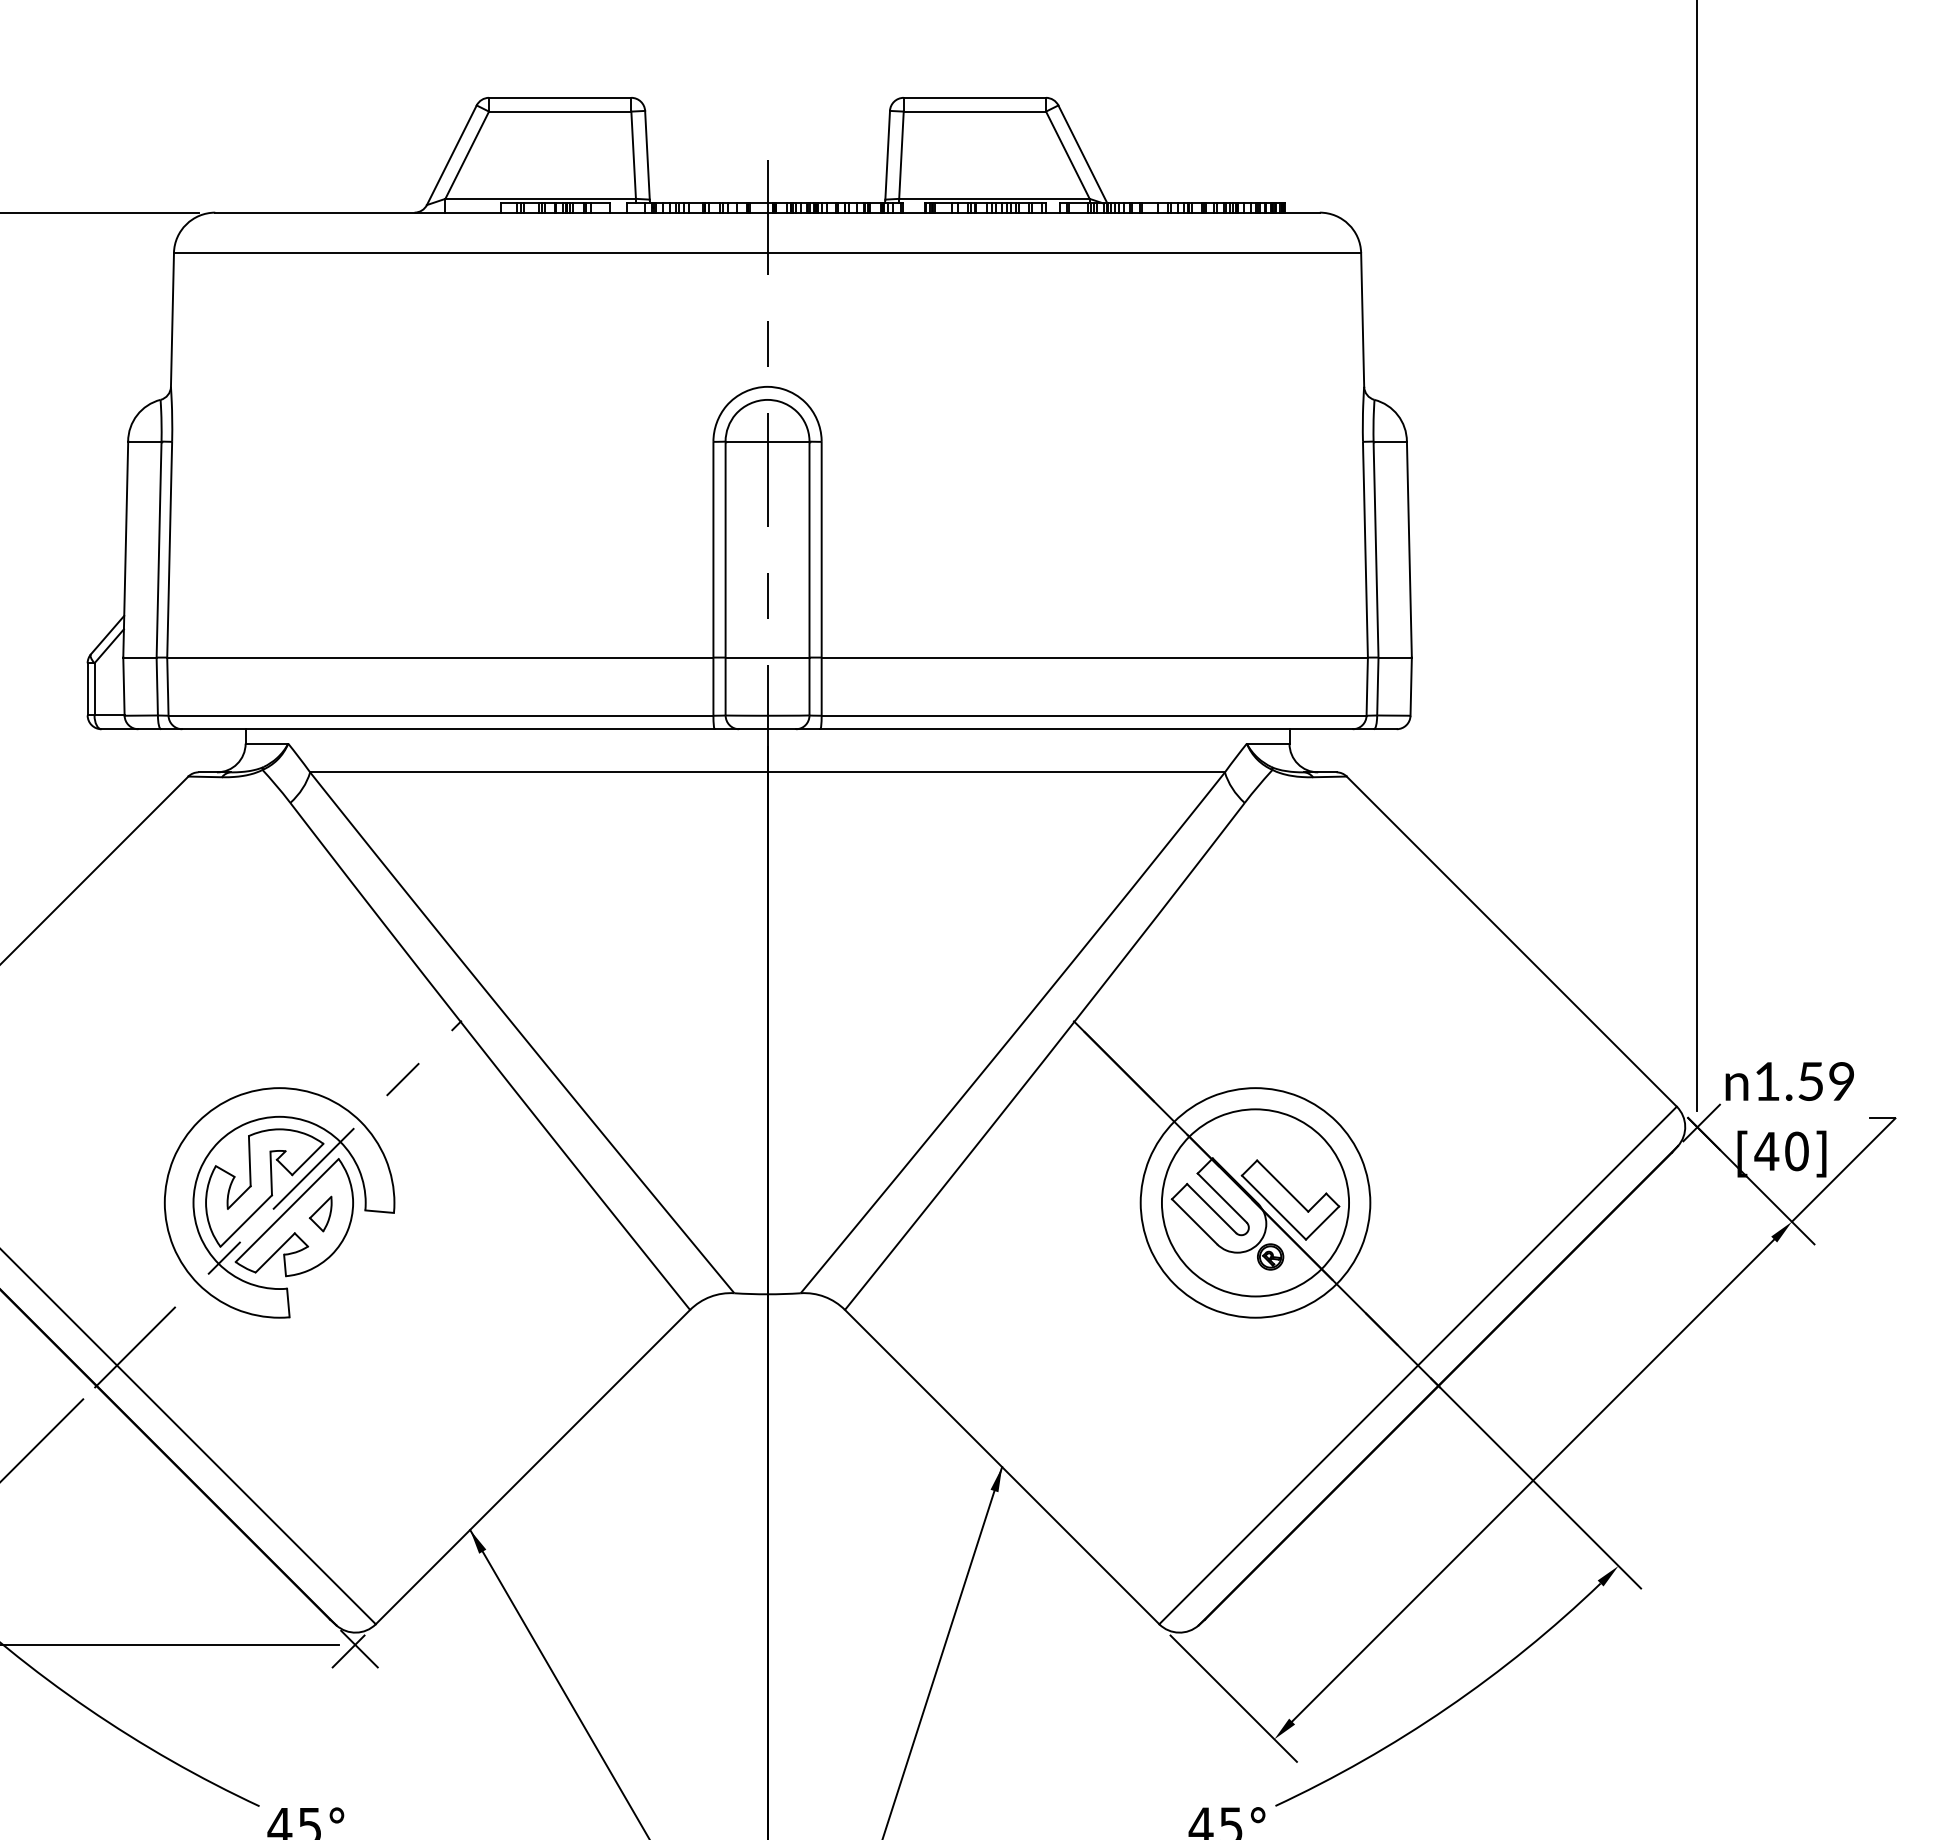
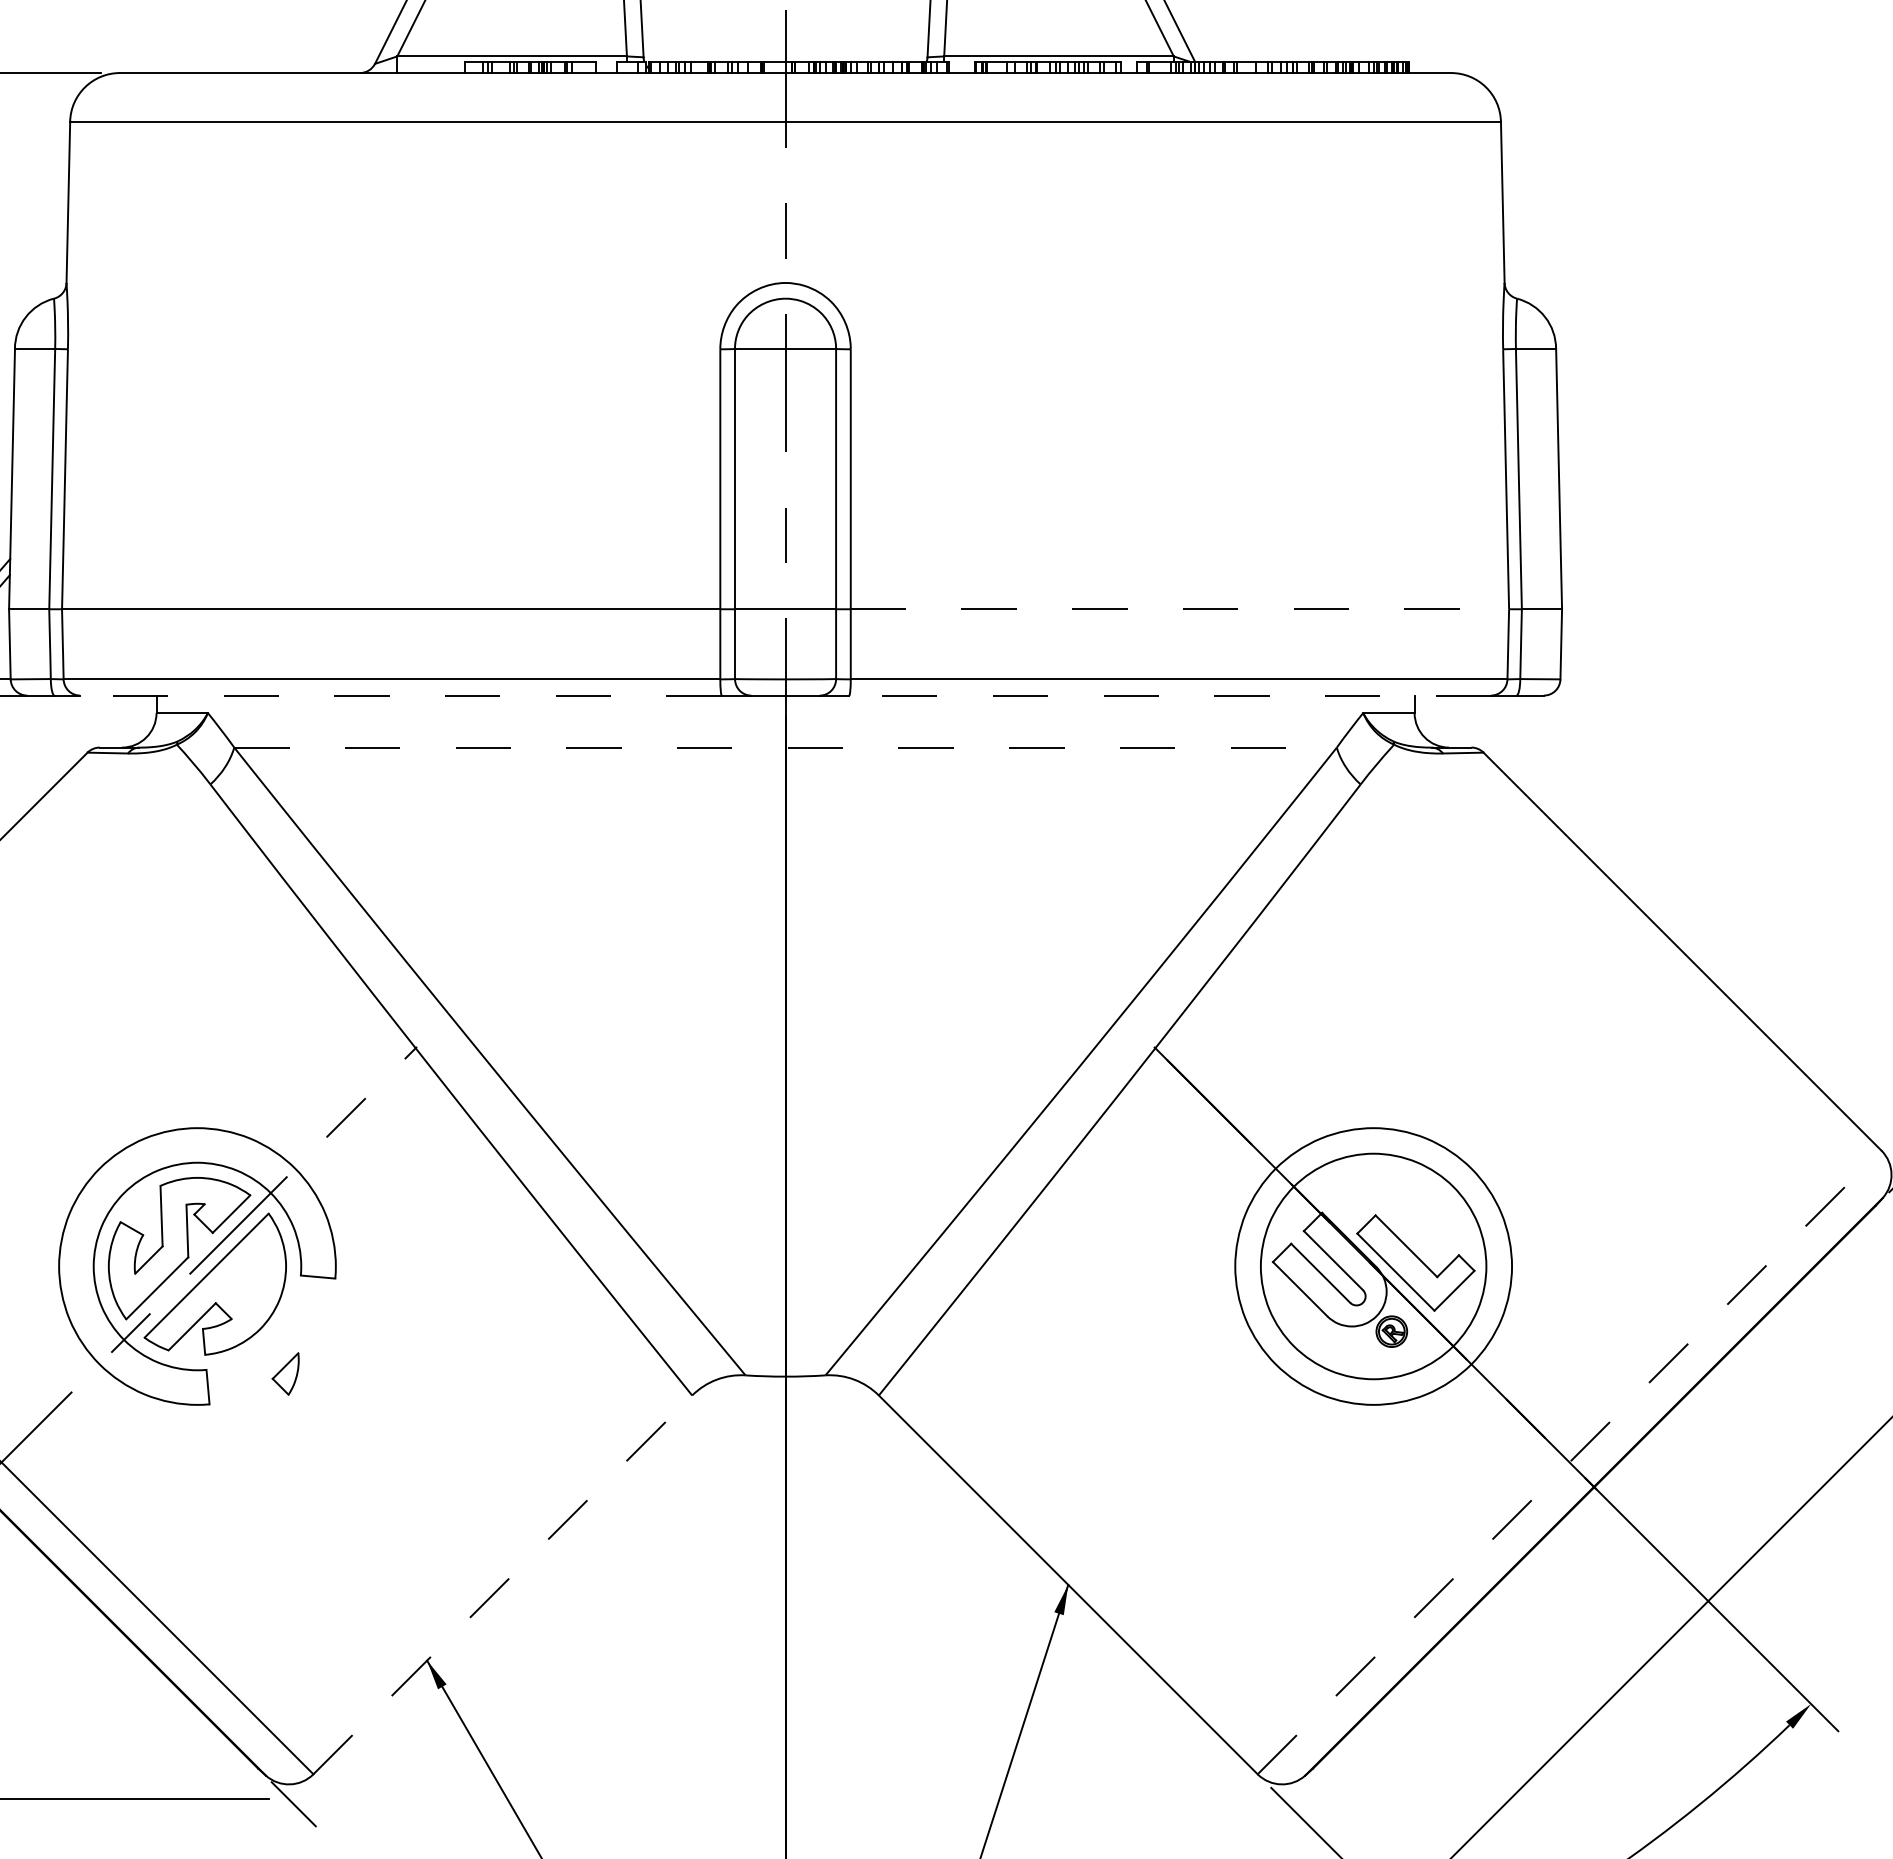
line: (1095, 657) -> (1180, 609), solid -> dashed
line: (447, 729) -> (399, 695), solid -> dashed
line: (1086, 729) -> (1169, 695), solid -> dashed
line: (768, 772) -> (786, 747), solid -> dashed
part: (320, 1213) -> (285, 1373), moved
line: (1418, 1365) -> (1570, 1462), solid -> dashed
line: (533, 1466) -> (503, 1584), solid -> dashed
line: (348, 1651) -> (280, 1807), removed

